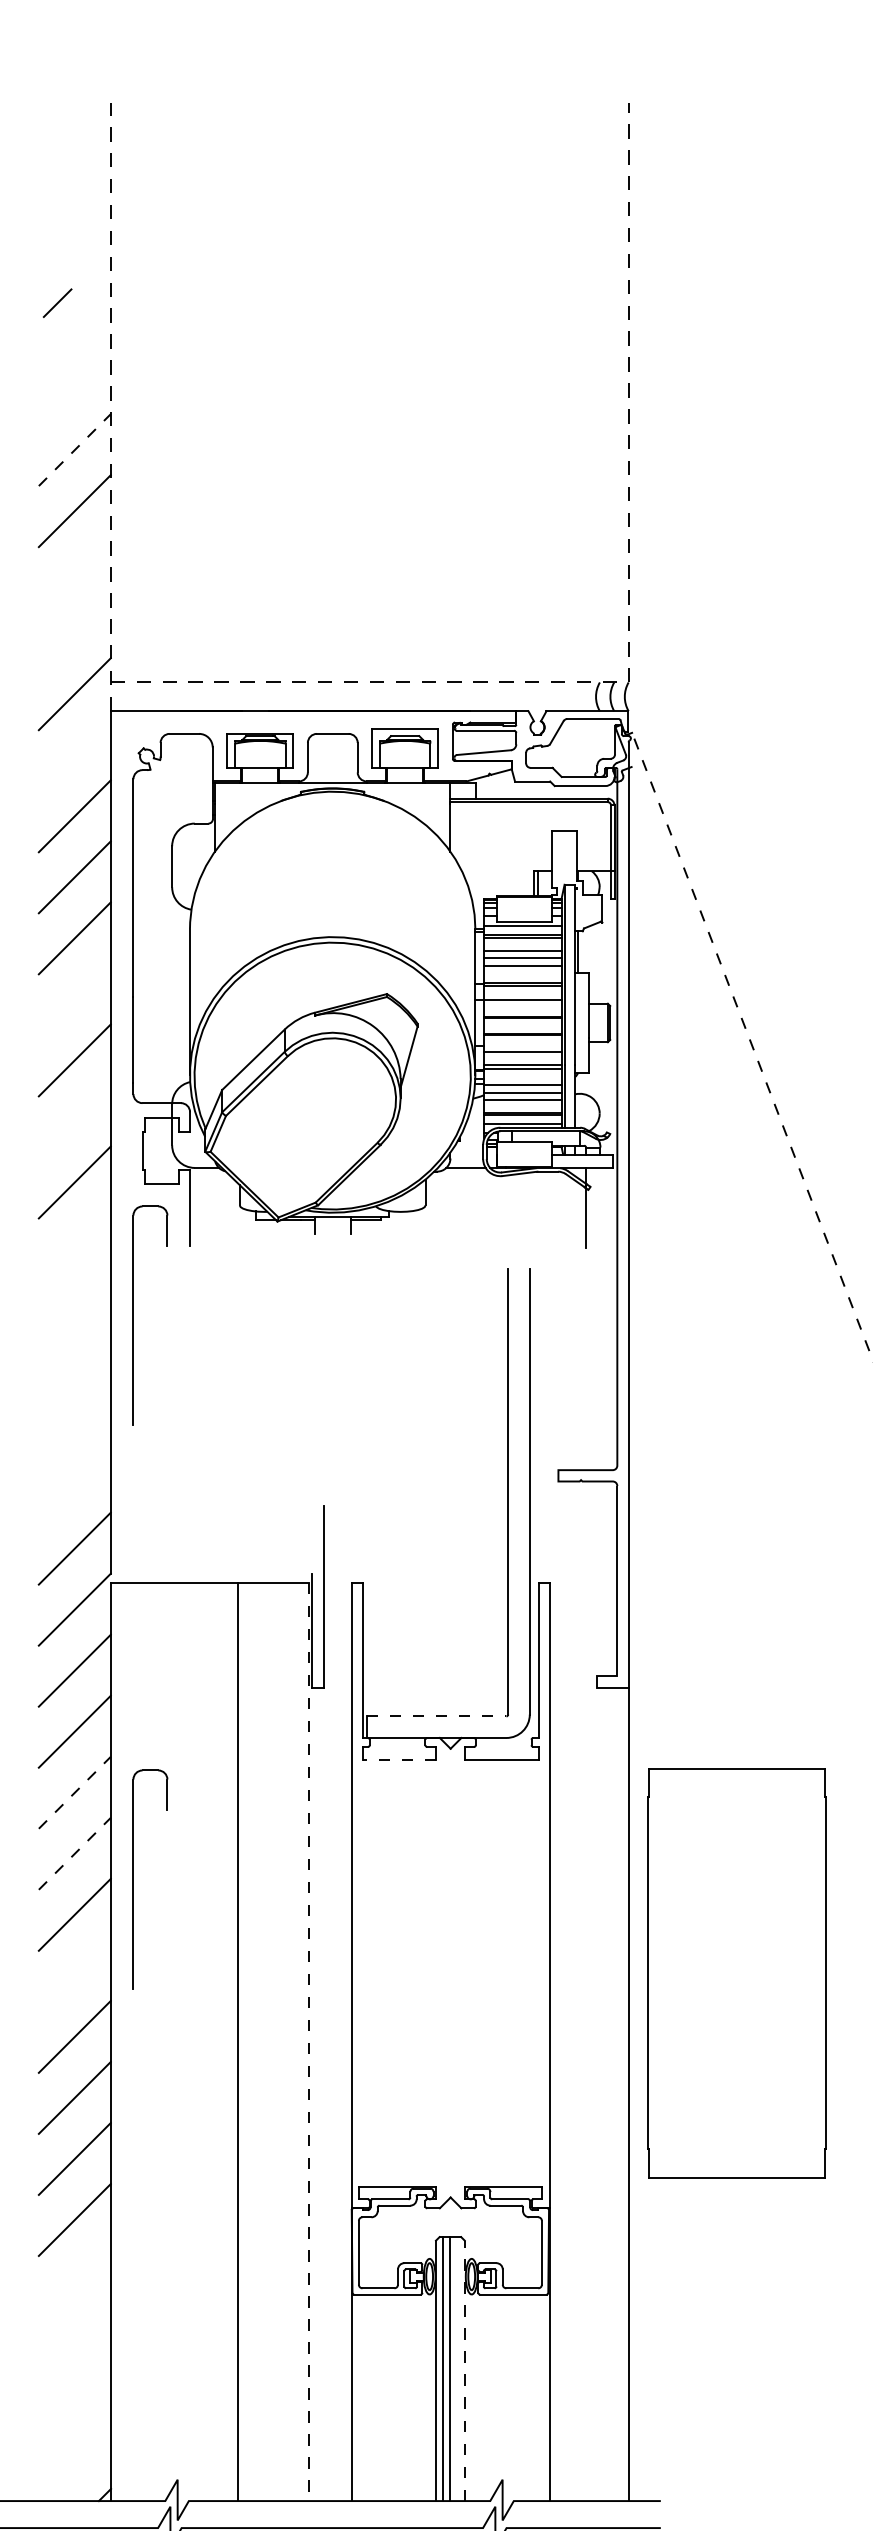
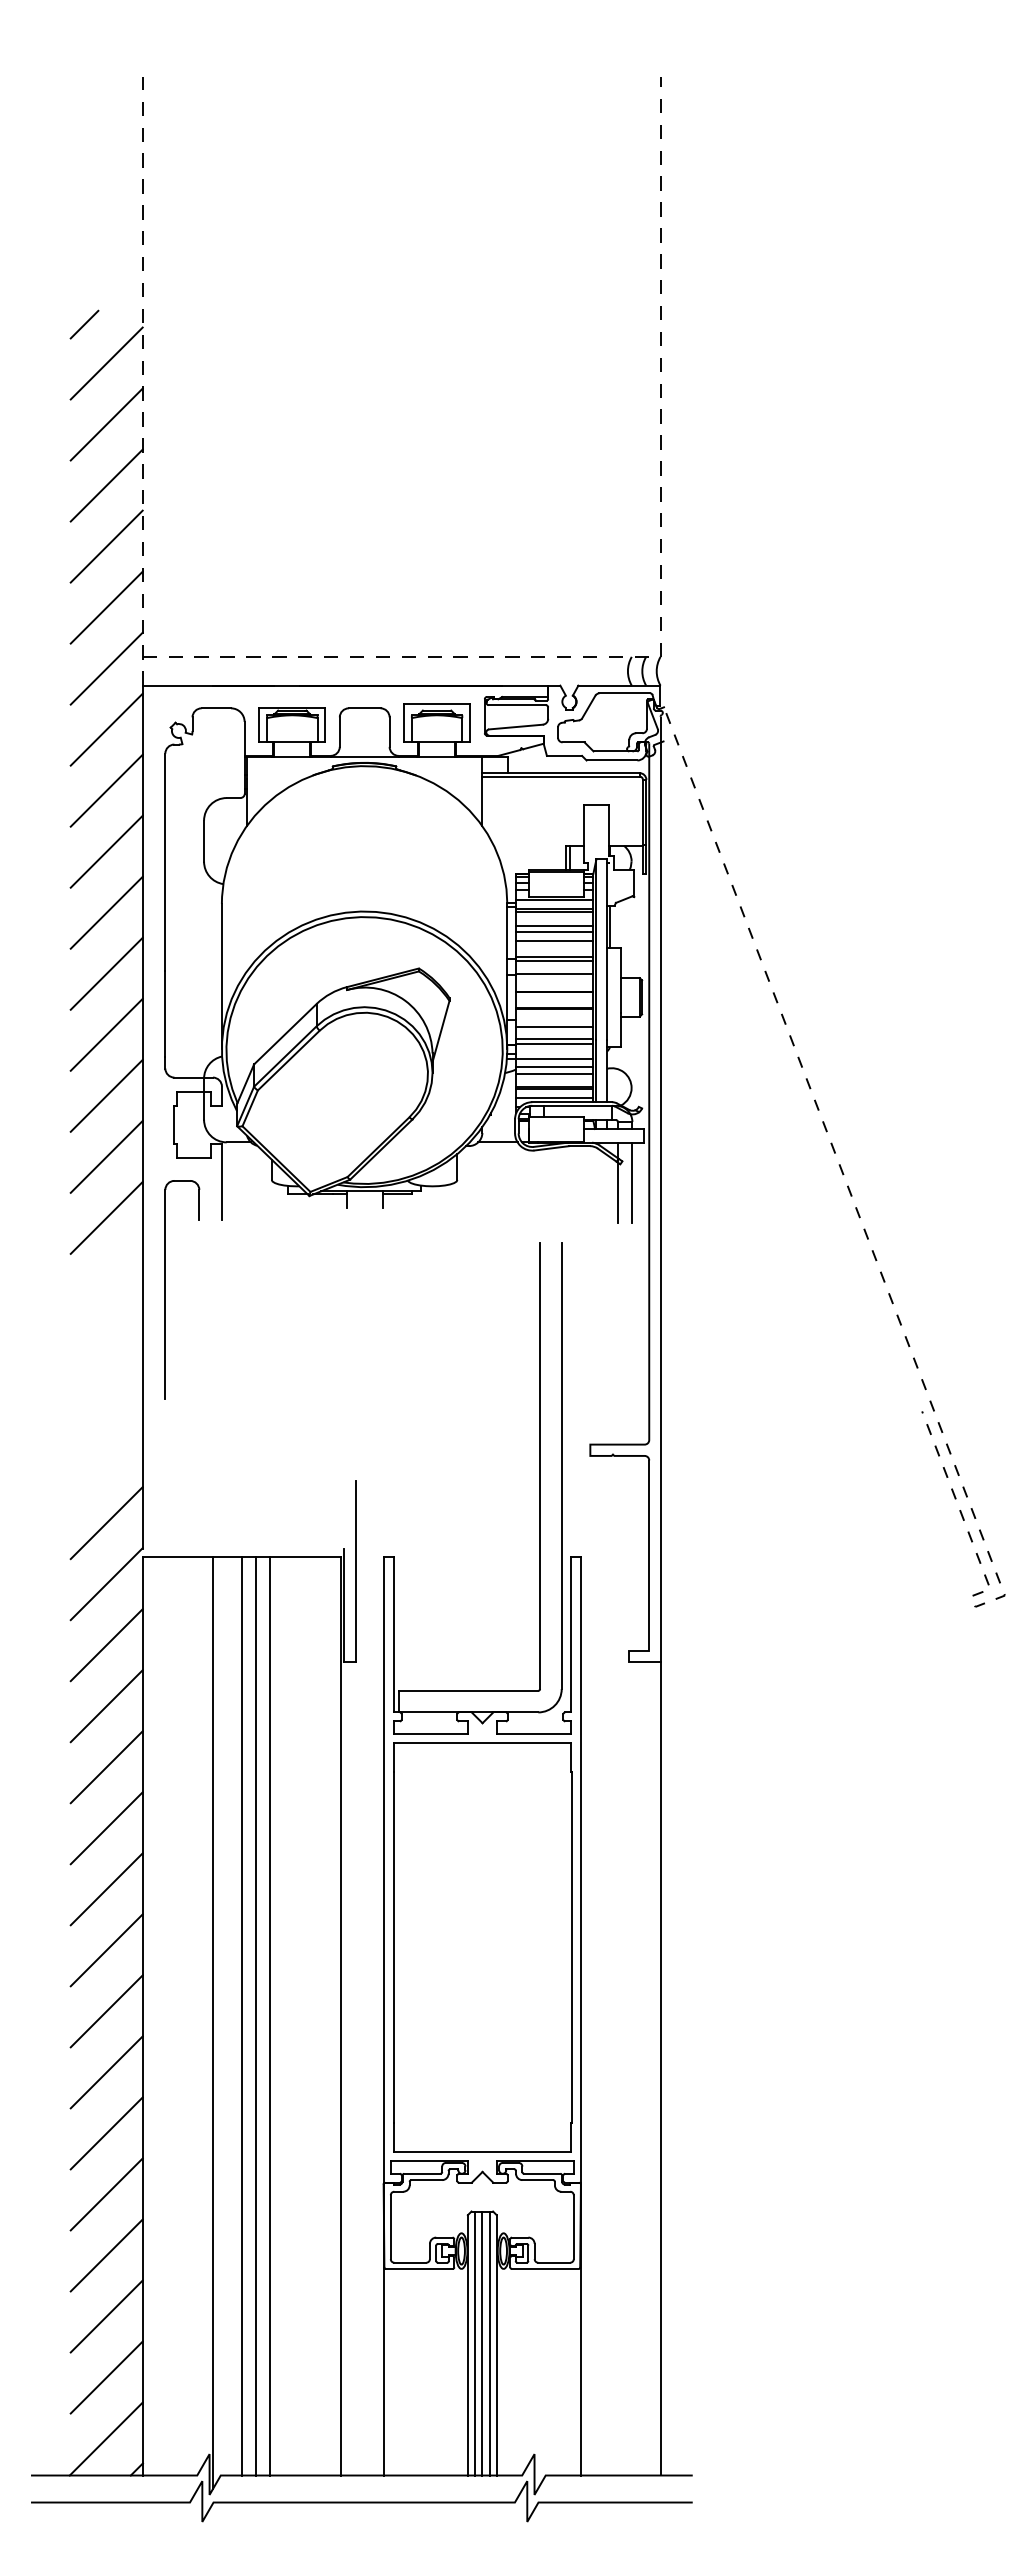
line: (57, 303) -> (84, 324), moved
line: (74, 389) -> (106, 363), added
line: (74, 450) -> (106, 424), dashed -> solid
line: (74, 572) -> (106, 546), added
line: (74, 633) -> (106, 607), added
line: (74, 755) -> (106, 729), added
line: (74, 999) -> (106, 973), added
line: (74, 1121) -> (106, 1095), added
line: (600, 1208) -> (632, 1182), added
line: (74, 1243) -> (106, 1217), added
line: (436, 1716) -> (468, 1690), dashed -> solid
line: (399, 1760) -> (431, 1734), dashed -> solid
line: (74, 1793) -> (106, 1767), dashed -> solid
line: (74, 1854) -> (106, 1828), dashed -> solid
part: (133, 1879) -> (165, 1853), removed
part: (736, 1973) -> (482, 1947), moved
line: (74, 1976) -> (106, 1950), added
line: (209, 2042) -> (241, 2016), added
line: (223, 2042) -> (255, 2016), added
line: (308, 2042) -> (340, 2016), dashed -> solid
line: (180, 2049) -> (212, 2023), added
line: (74, 2281) -> (106, 2255), added
line: (74, 2342) -> (106, 2316), added
line: (457, 2369) -> (489, 2343), added
line: (464, 2370) -> (496, 2344), dashed -> solid
line: (74, 2403) -> (106, 2377), added
line: (73, 2464) -> (105, 2438), added

